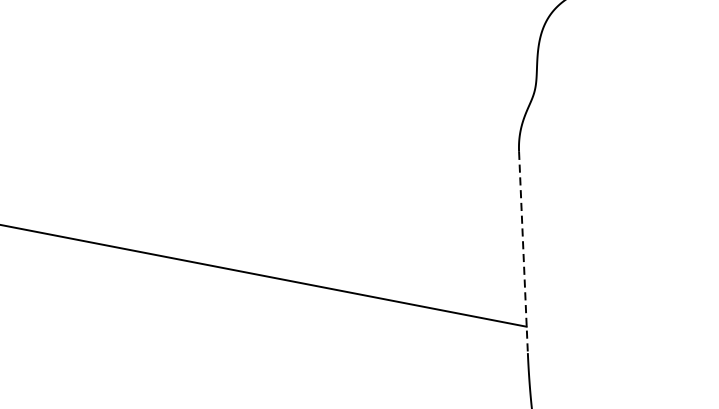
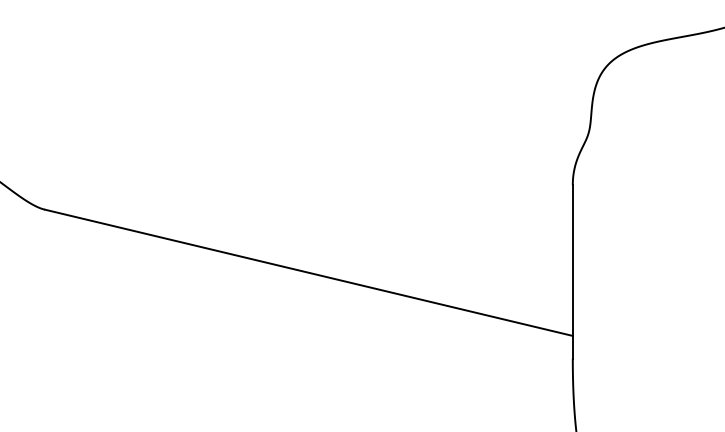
line: (523, 251) -> (572, 271), dashed -> solid

